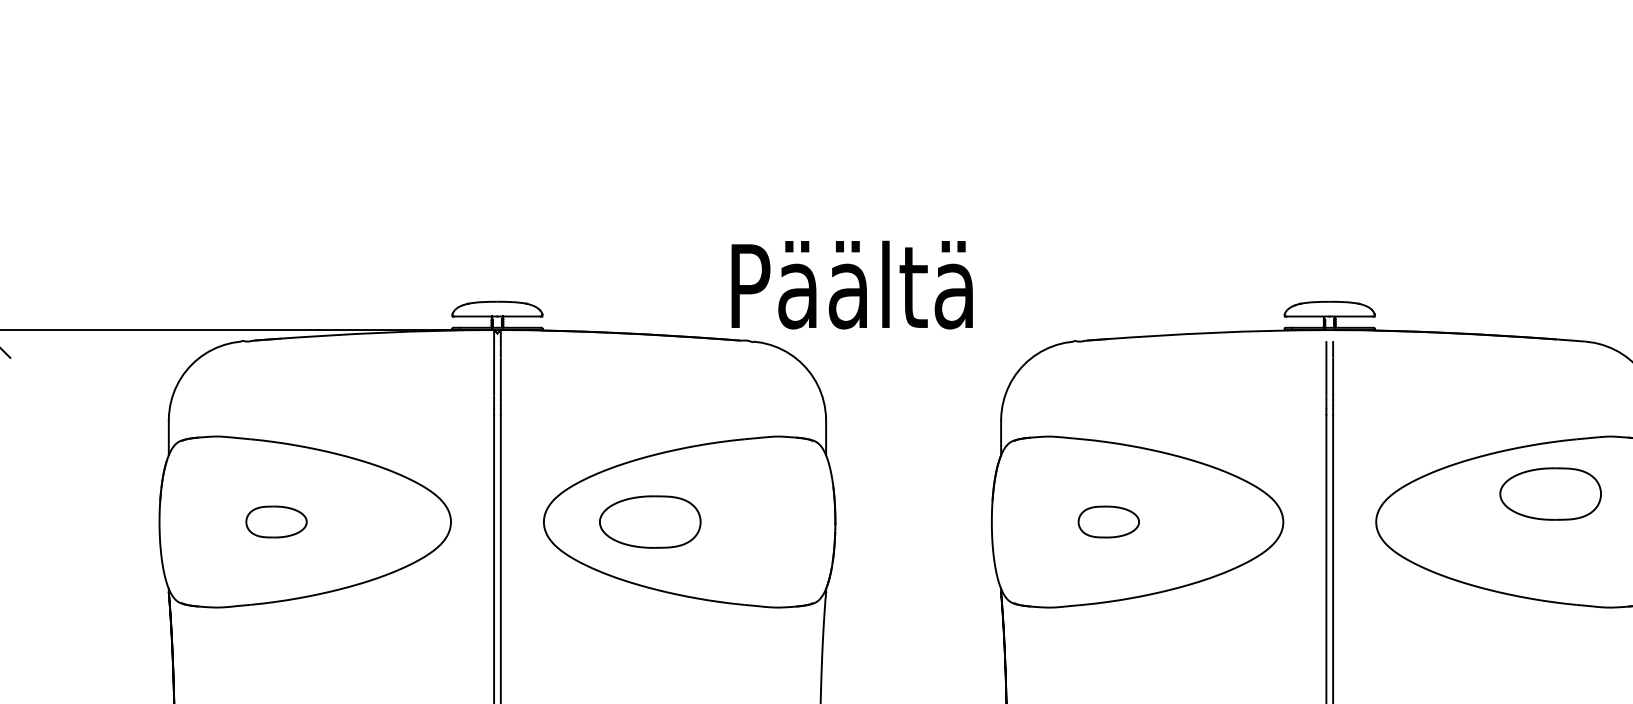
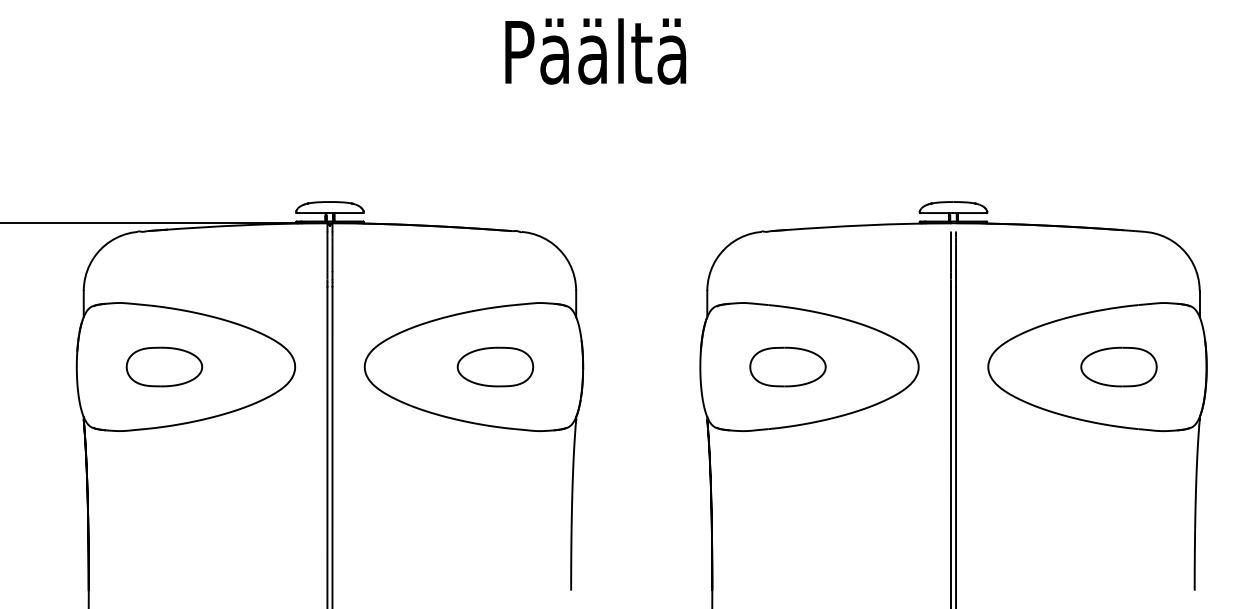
text: (851, 285) -> (595, 51), moved
part: (1549, 493) -> (1118, 366), moved
part: (276, 521) -> (164, 366), size x1.67
part: (650, 521) -> (495, 366), moved
part: (1108, 521) -> (787, 366), size x1.67

